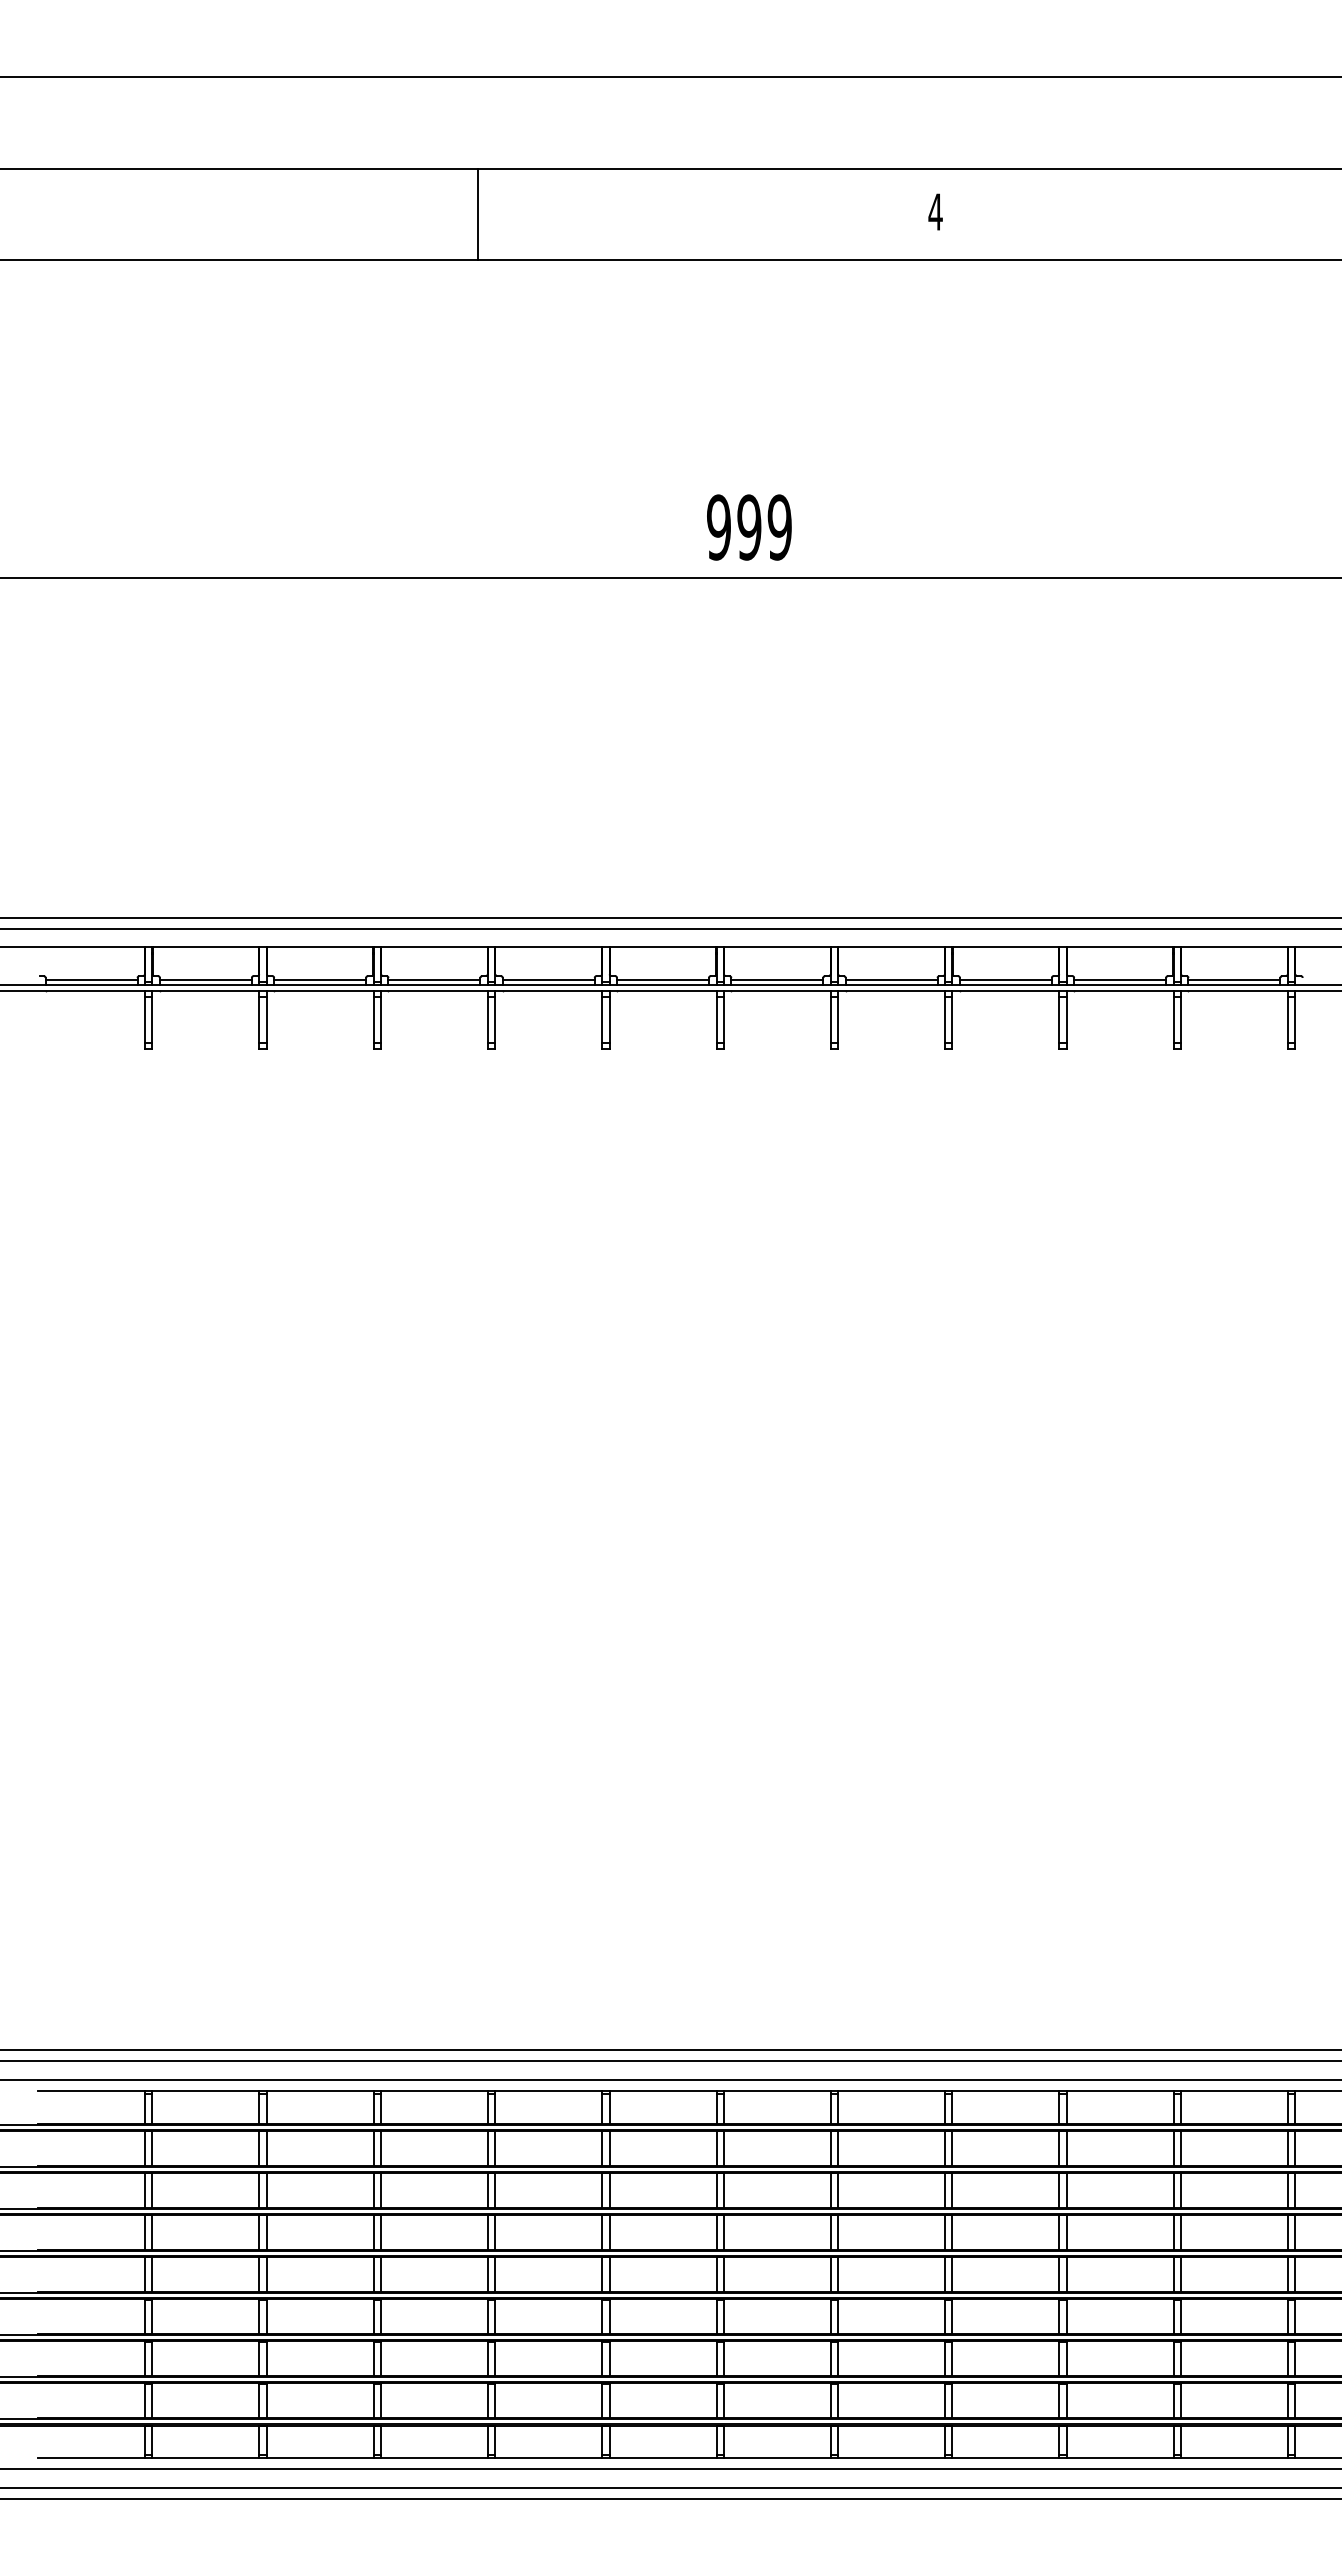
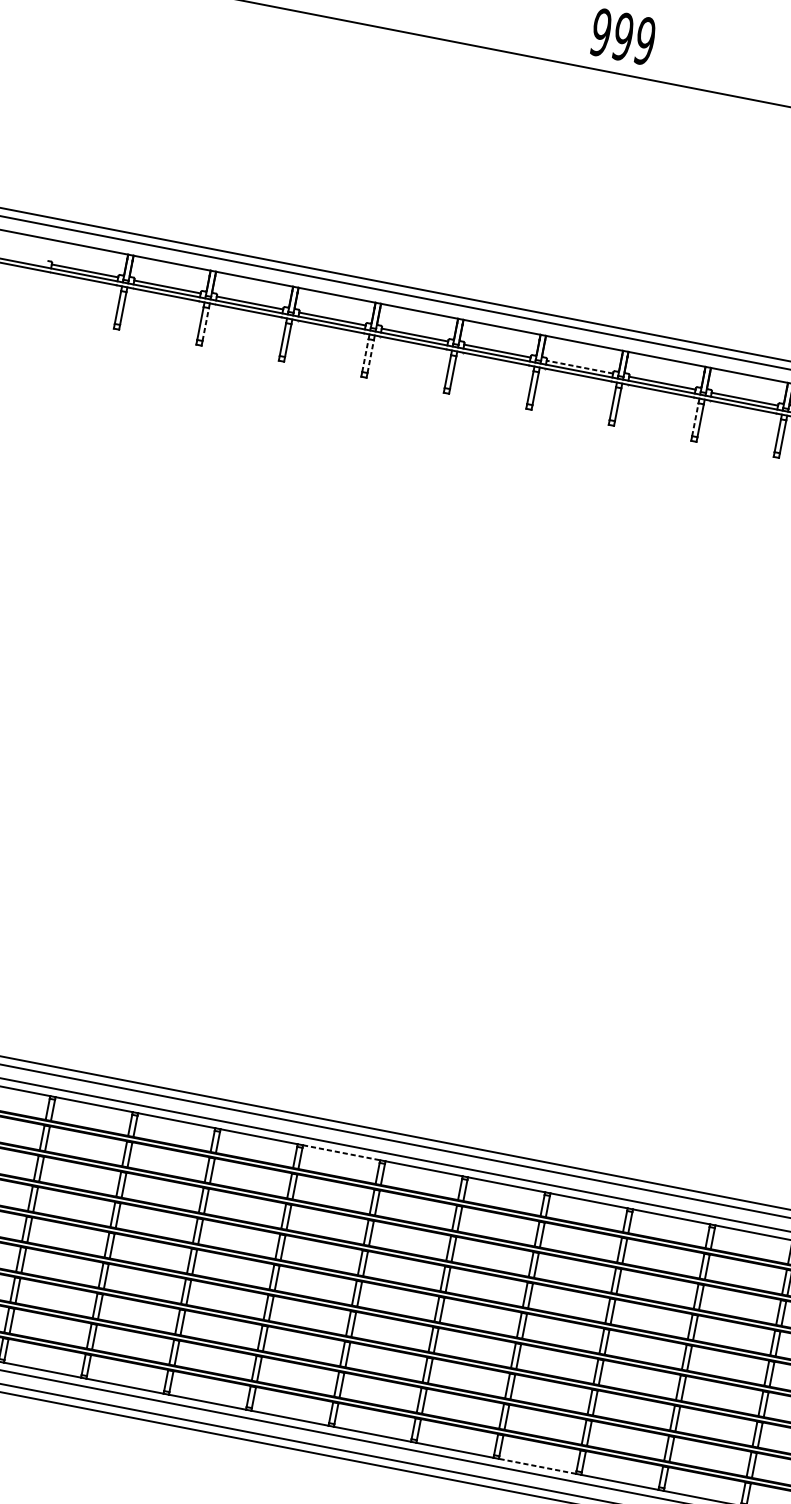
line: (777, 979) -> (580, 366), solid -> dashed
line: (266, 1020) -> (205, 324), solid -> dashed
line: (487, 1020) -> (365, 355), solid -> dashed
line: (495, 1020) -> (370, 357), solid -> dashed
line: (945, 1020) -> (695, 420), solid -> dashed
line: (663, 2090) -> (341, 1152), solid -> dashed
line: (1005, 2458) -> (537, 1466), solid -> dashed

